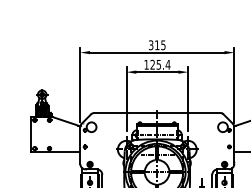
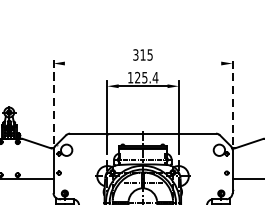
line: (157, 52) -> (143, 63), removed
line: (80, 84) -> (53, 100), solid -> dashed
line: (234, 85) -> (232, 101), solid -> dashed

